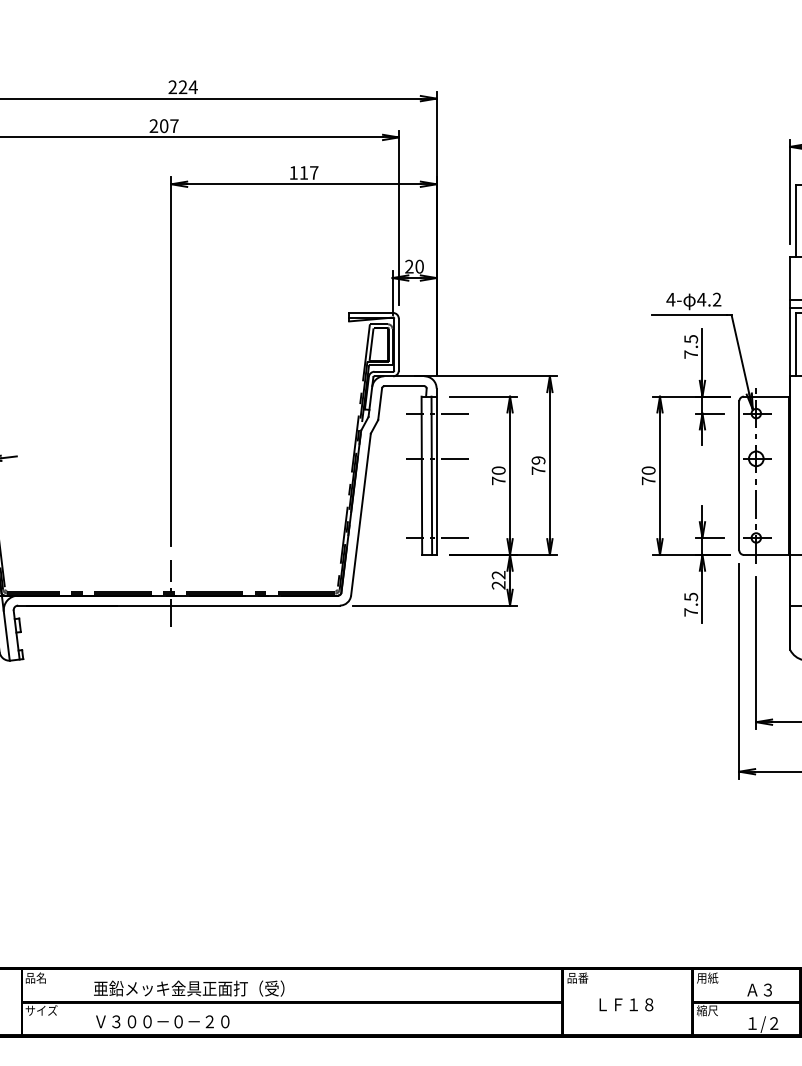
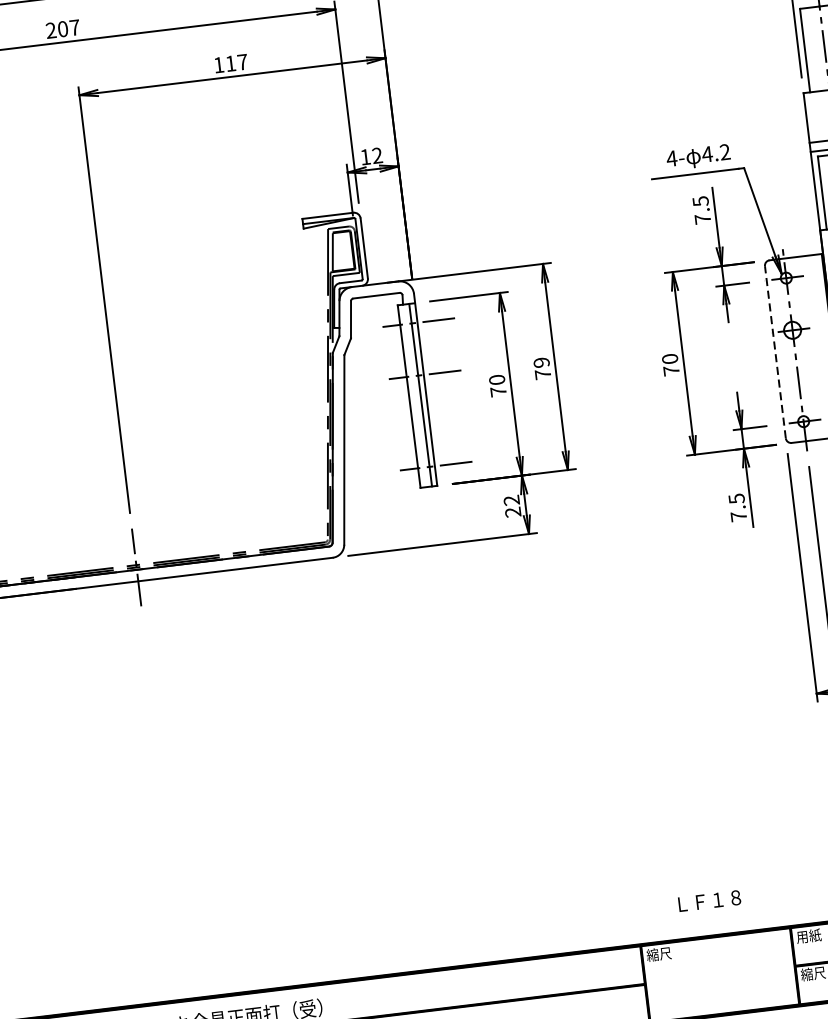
text: (414, 266) -> (371, 156), 20 -> 12
line: (739, 475) -> (775, 351), solid -> dashed
text: (577, 977) -> (658, 953), 品番 -> 縮尺
text: (626, 1004) -> (709, 900), moved

